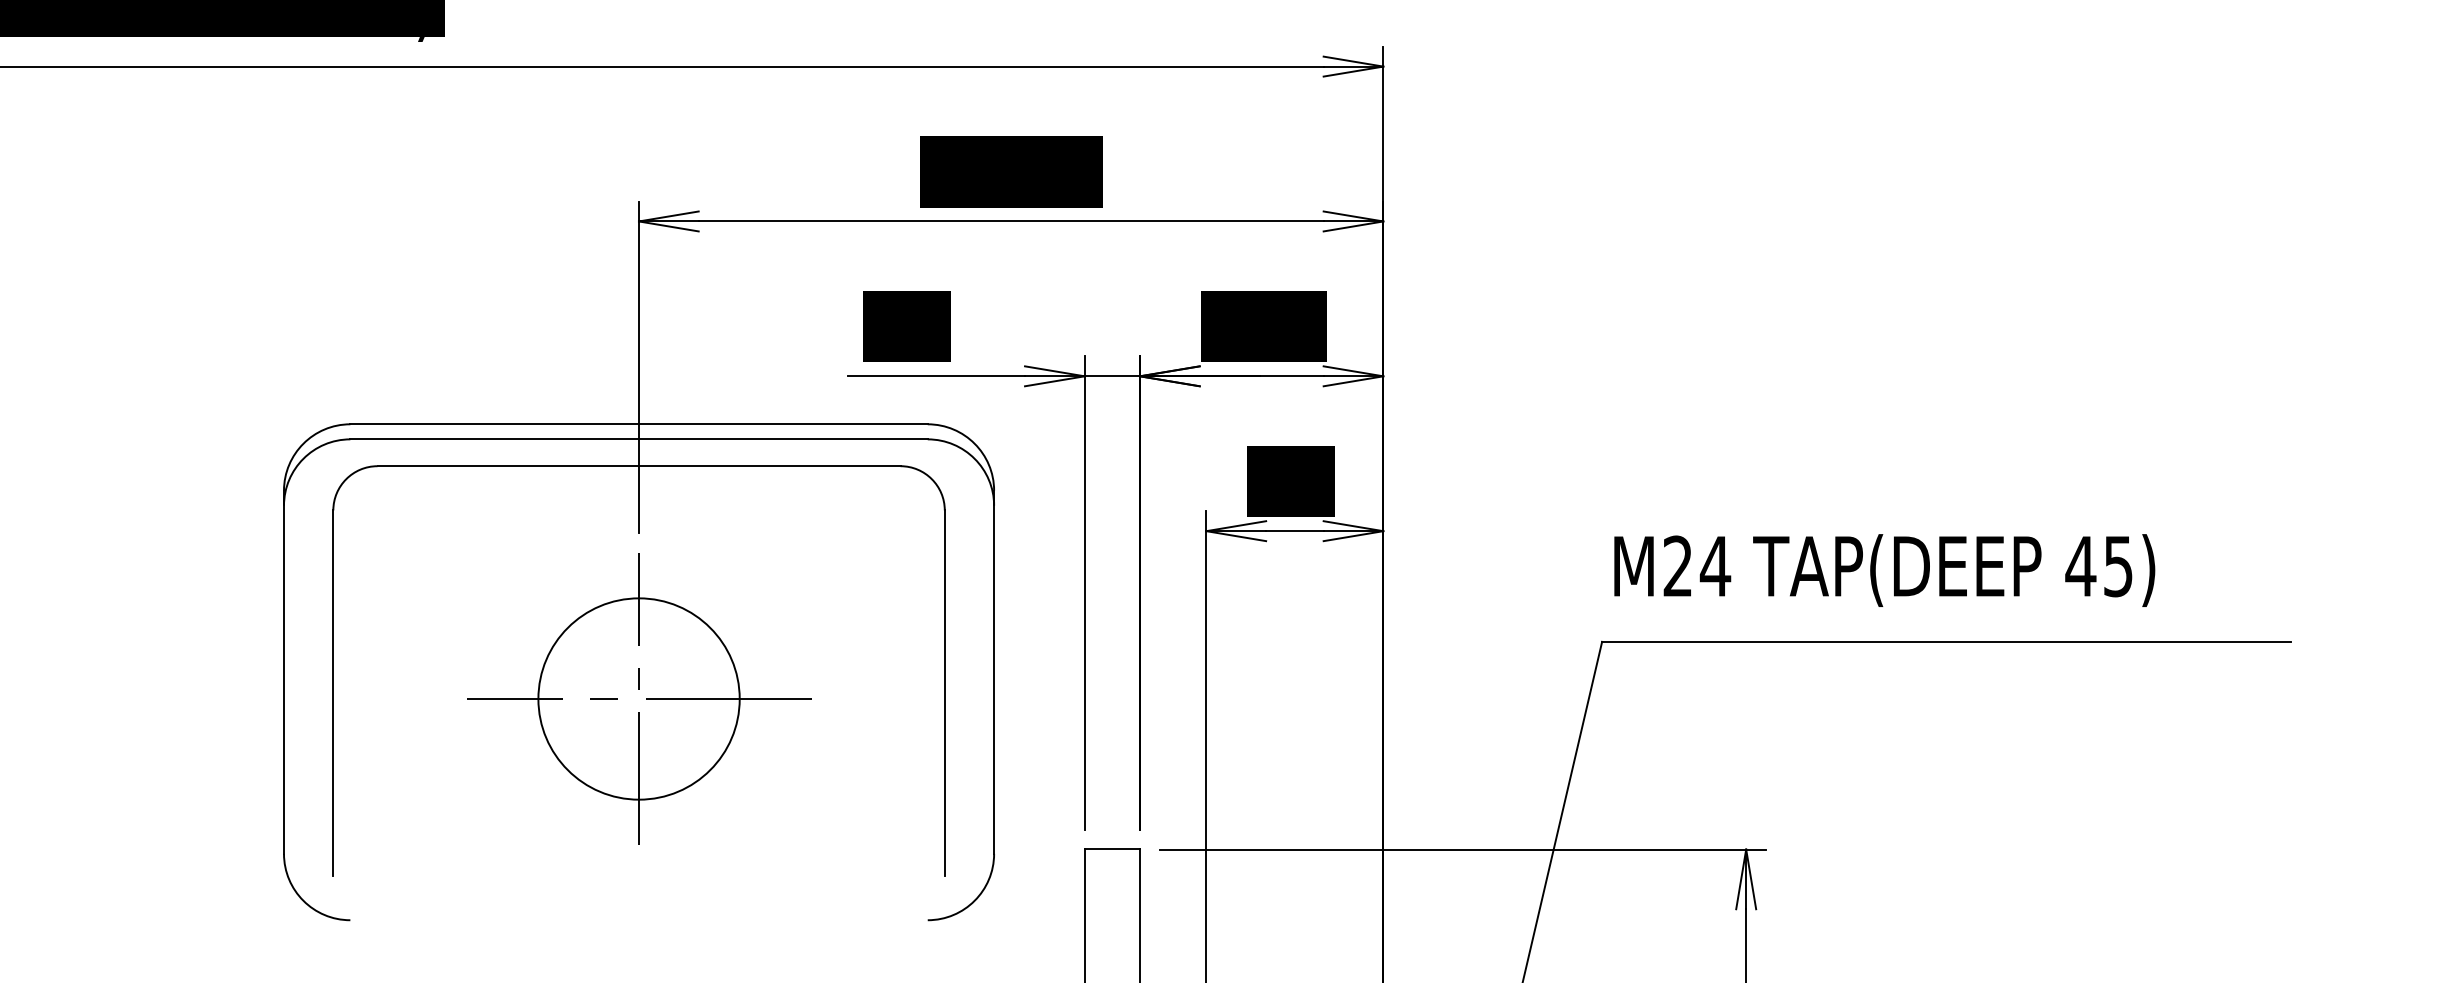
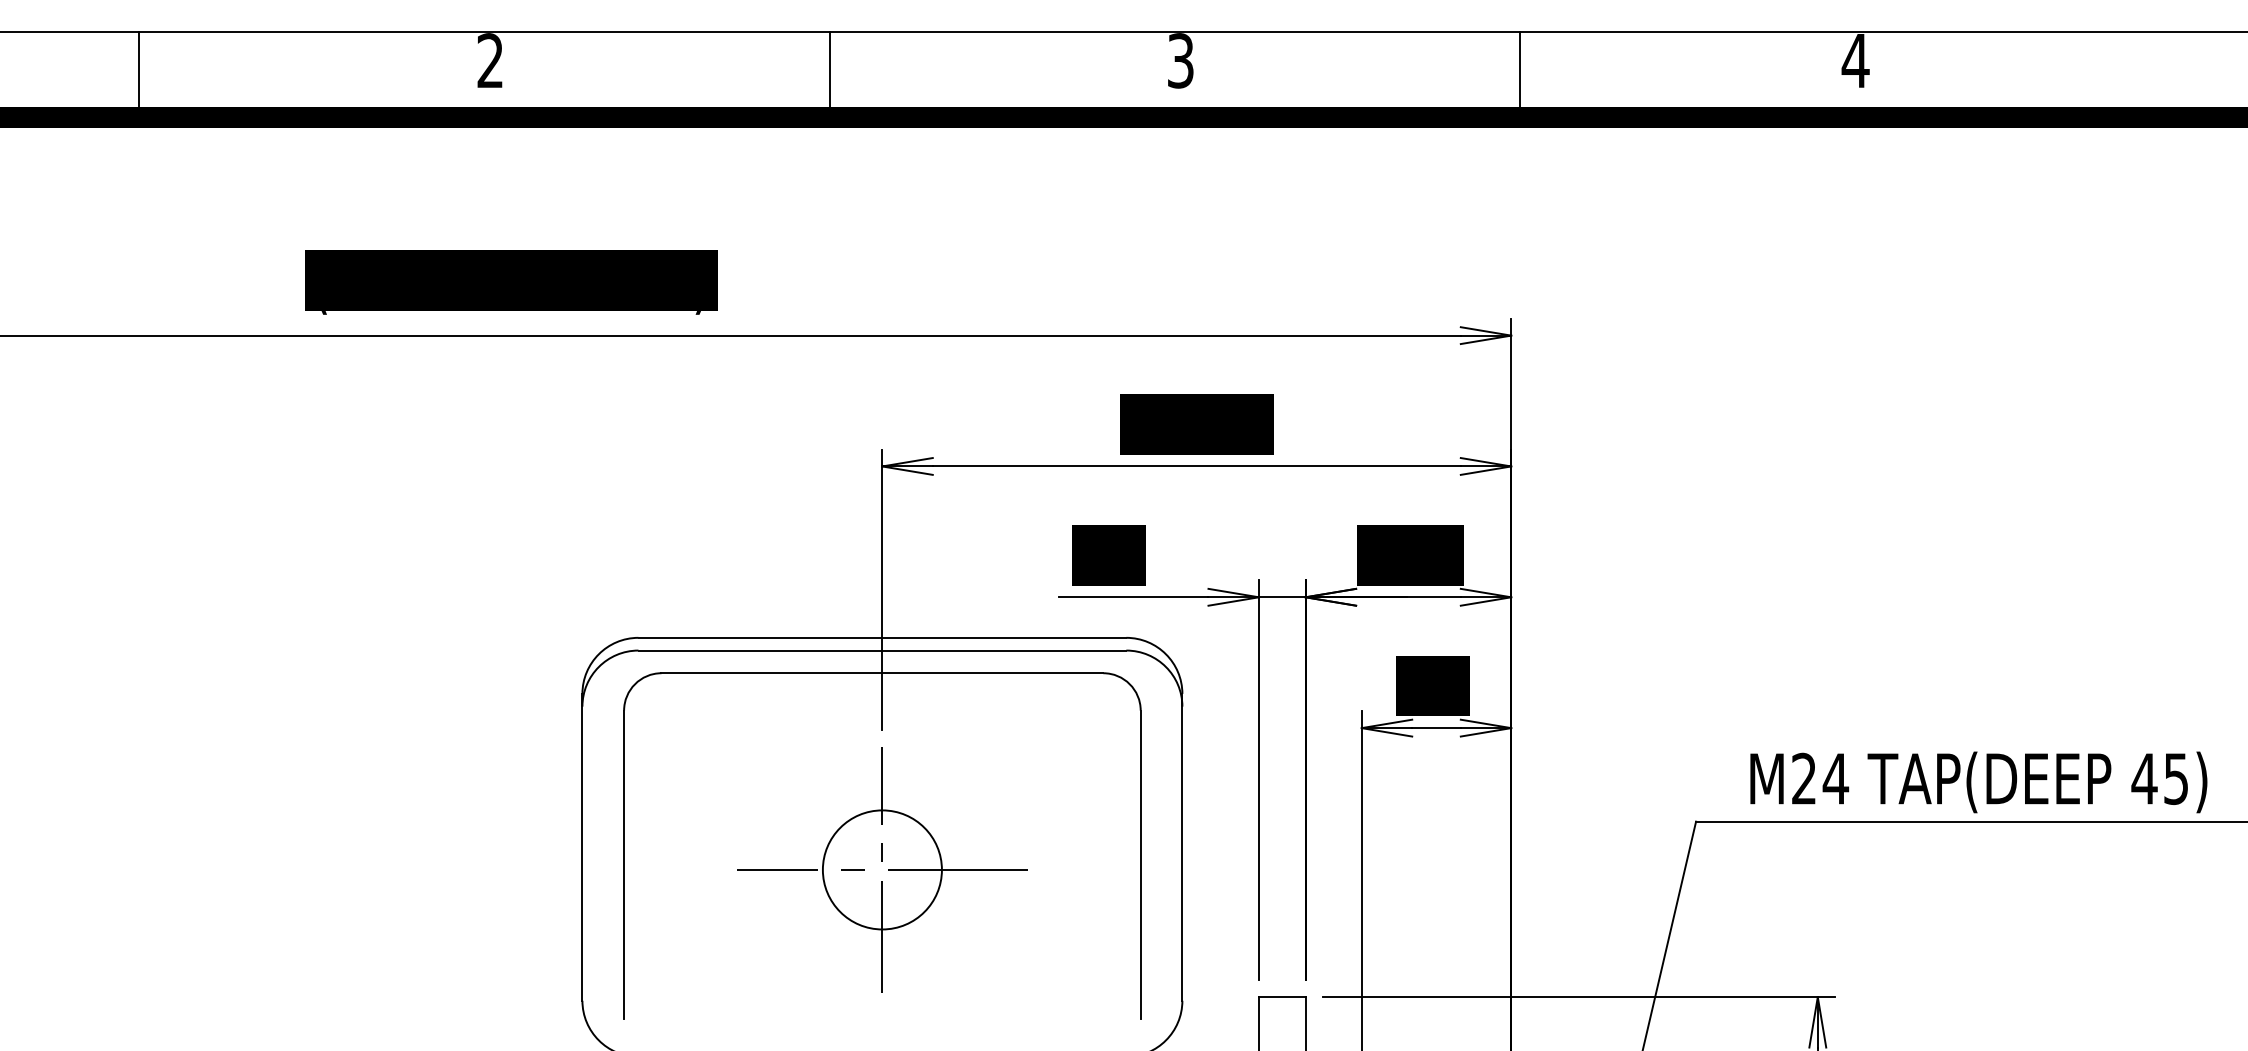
text: (1884, 570) -> (1978, 782), moved
circle: (639, 698) -> (882, 869), size x0.7

